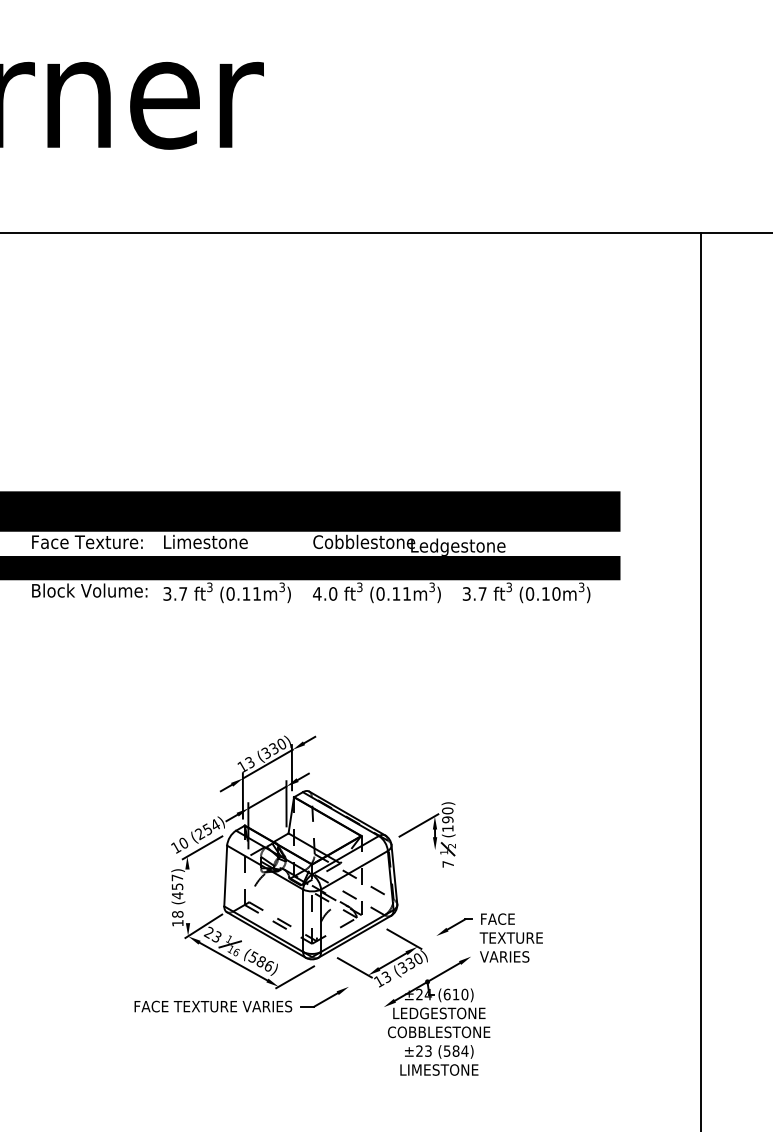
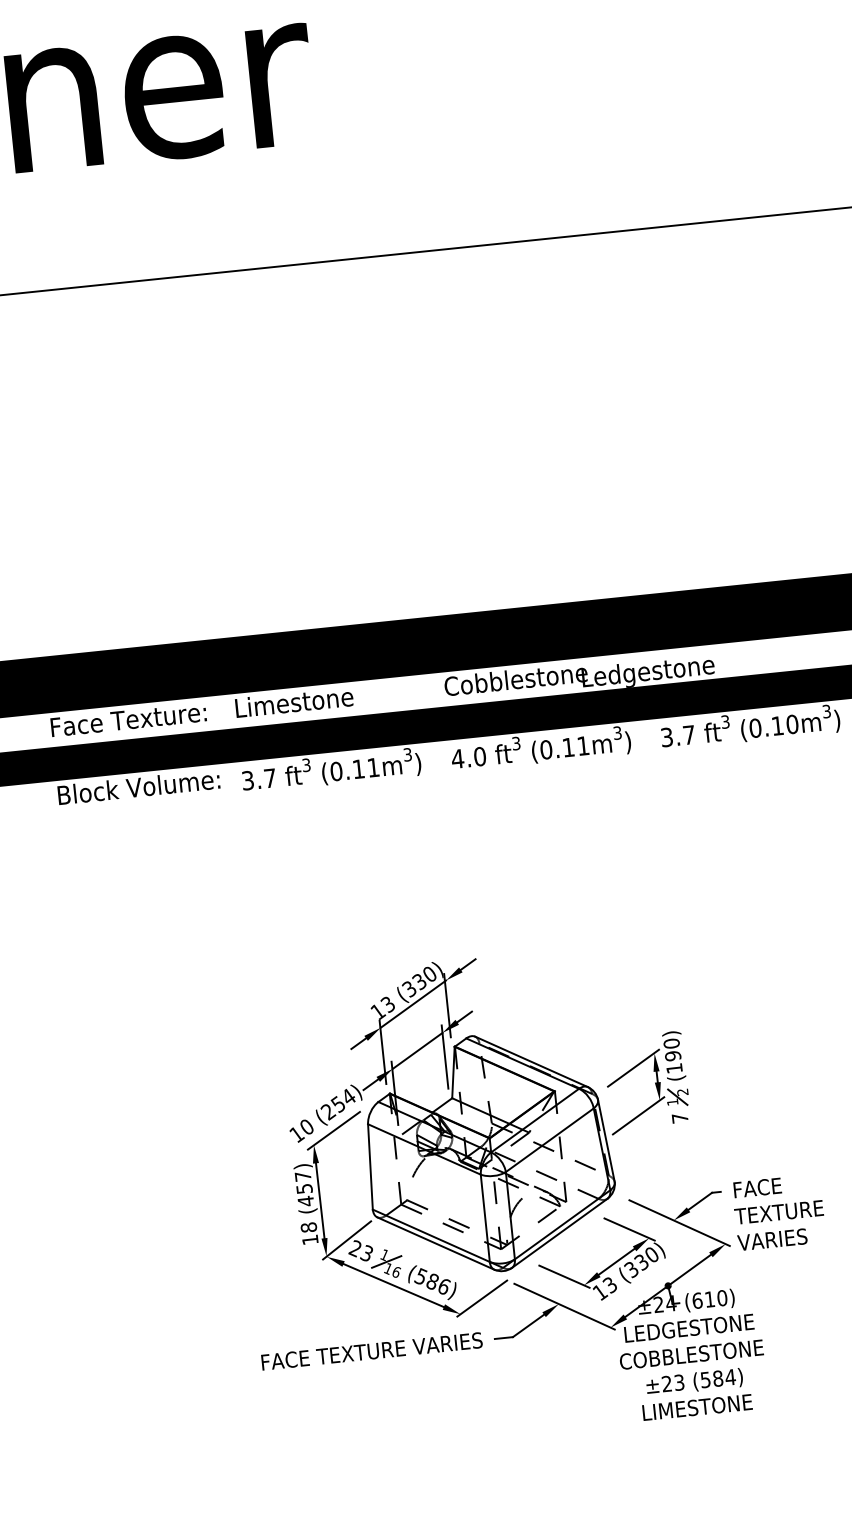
line: (418, 859) -> (637, 1115), added
line: (187, 896) -> (319, 1201), added
line: (440, 938) -> (680, 1223), added
line: (352, 988) -> (564, 1305), added

